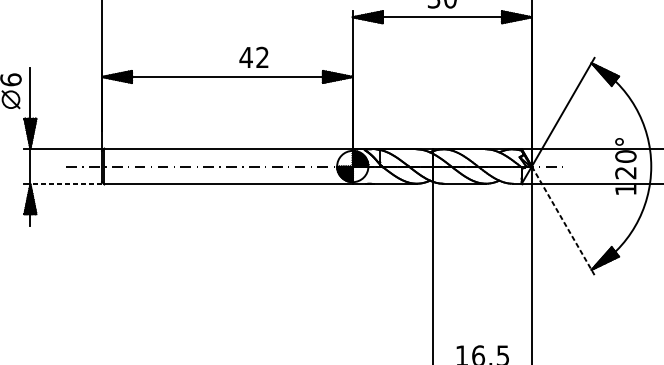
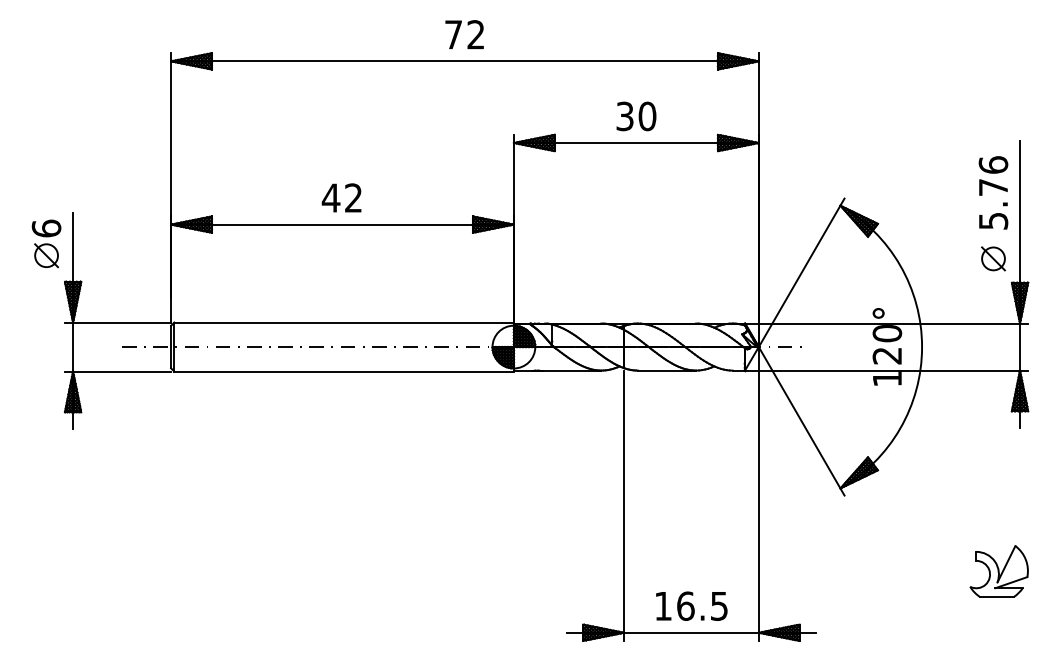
text: (253, 57) -> (341, 197), moved
line: (66, 184) -> (122, 371), dashed -> solid
line: (563, 220) -> (801, 421), dashed -> solid

